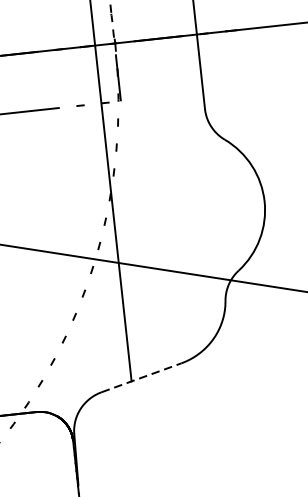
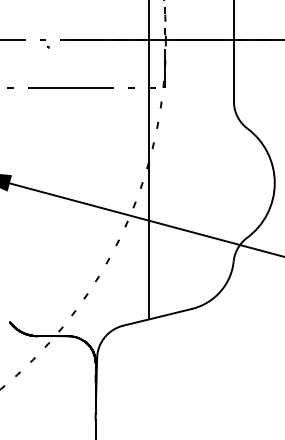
line: (142, 377) -> (158, 317), dashed -> solid

